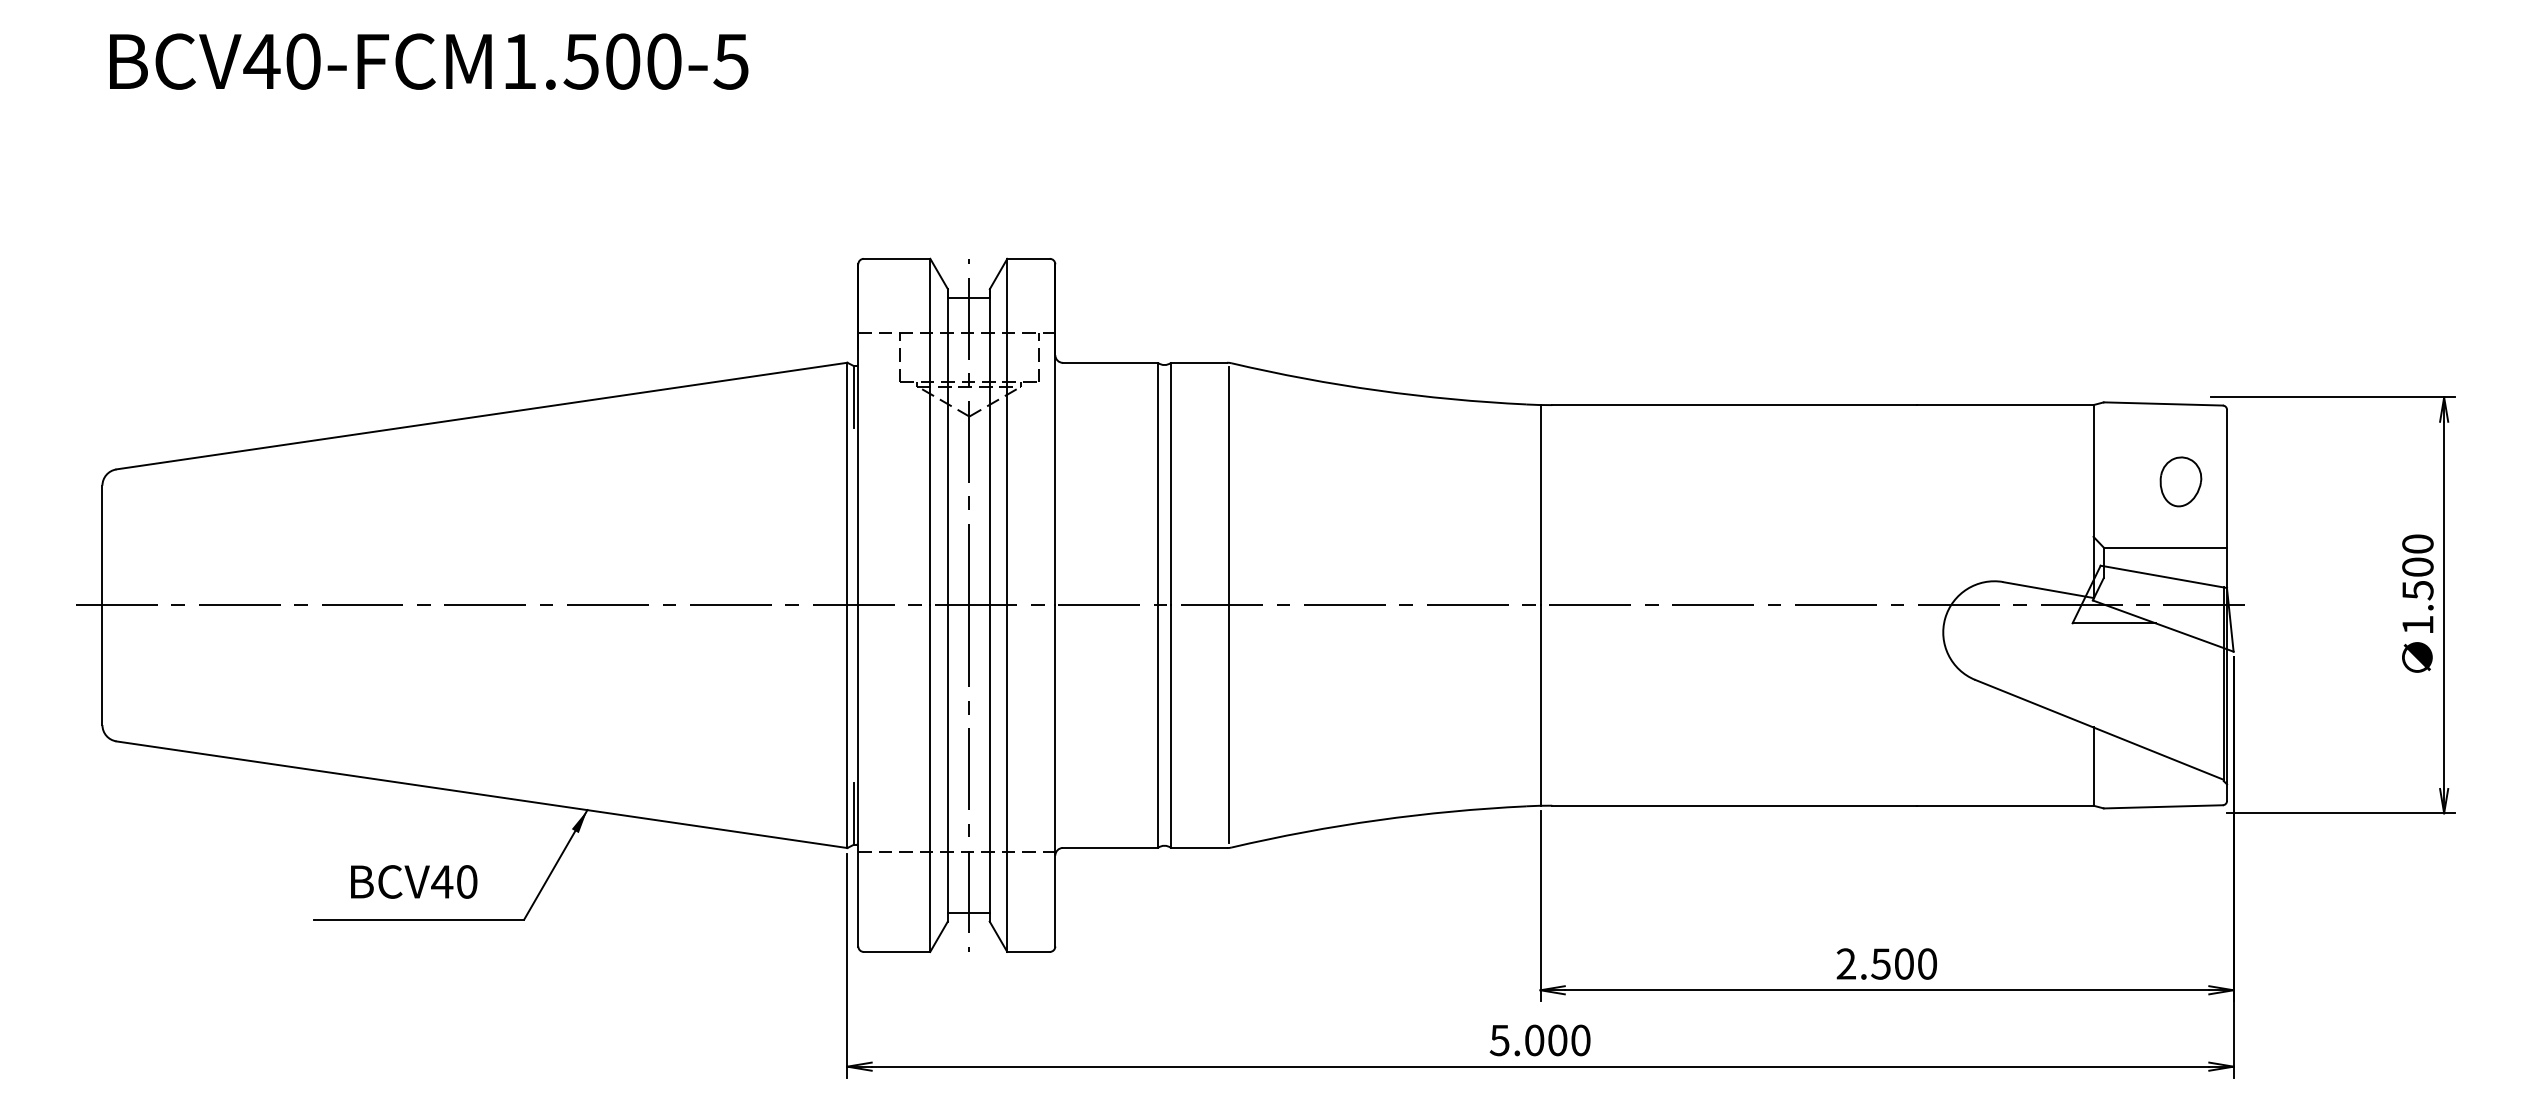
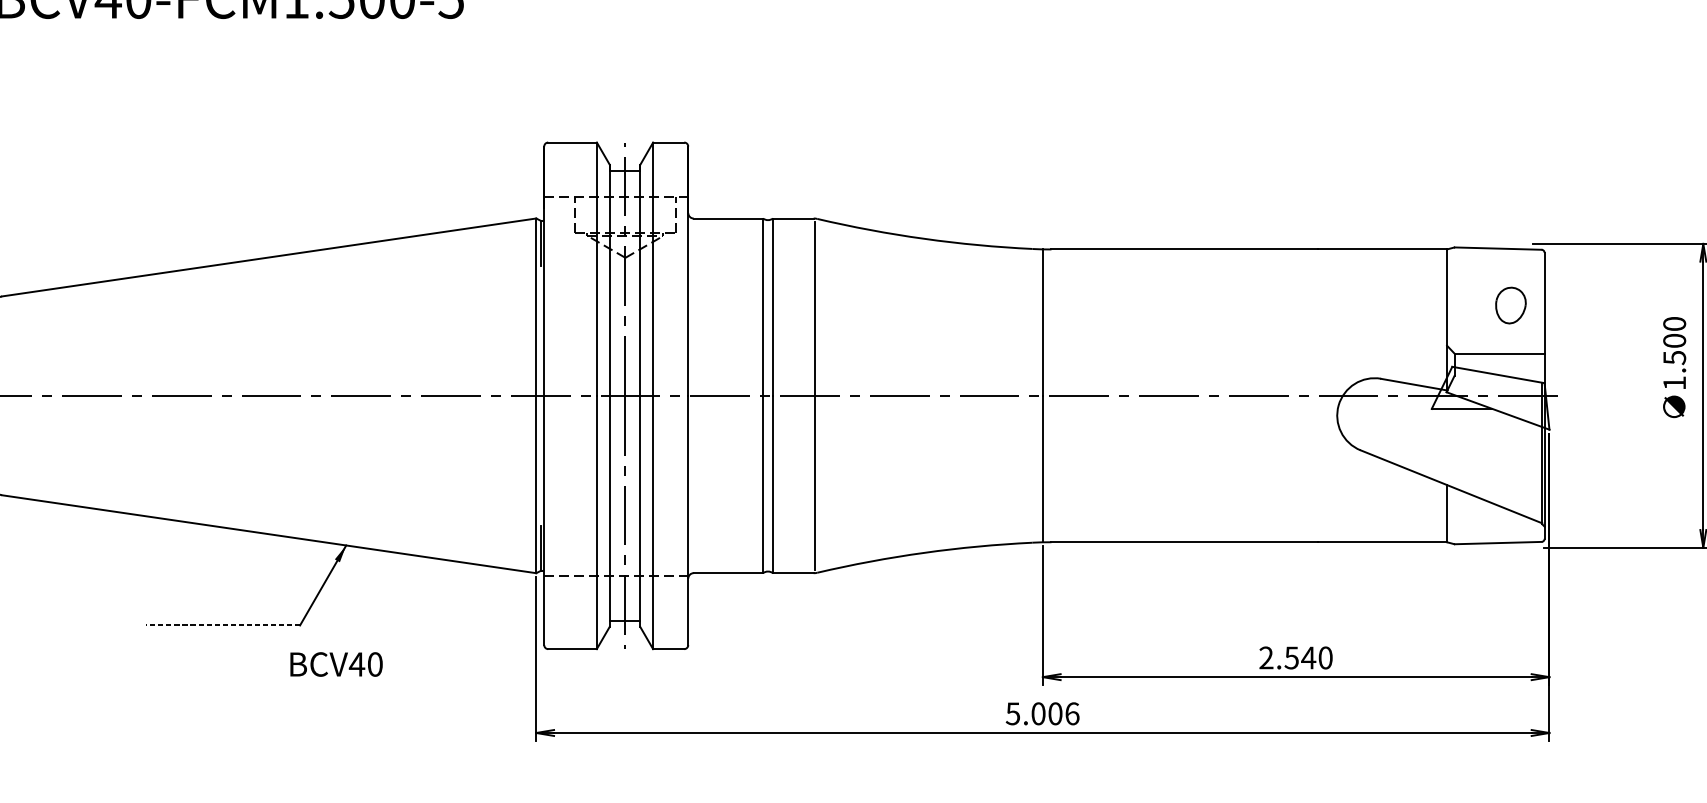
text: (2417, 603) -> (1674, 367), moved
text: (414, 881) -> (336, 664), moved
line: (418, 919) -> (222, 625), solid -> dashed
text: (1903, 963) -> (1308, 657), 2.500 -> 2.540
text: (1580, 1040) -> (1072, 713), 5.000 -> 5.006

